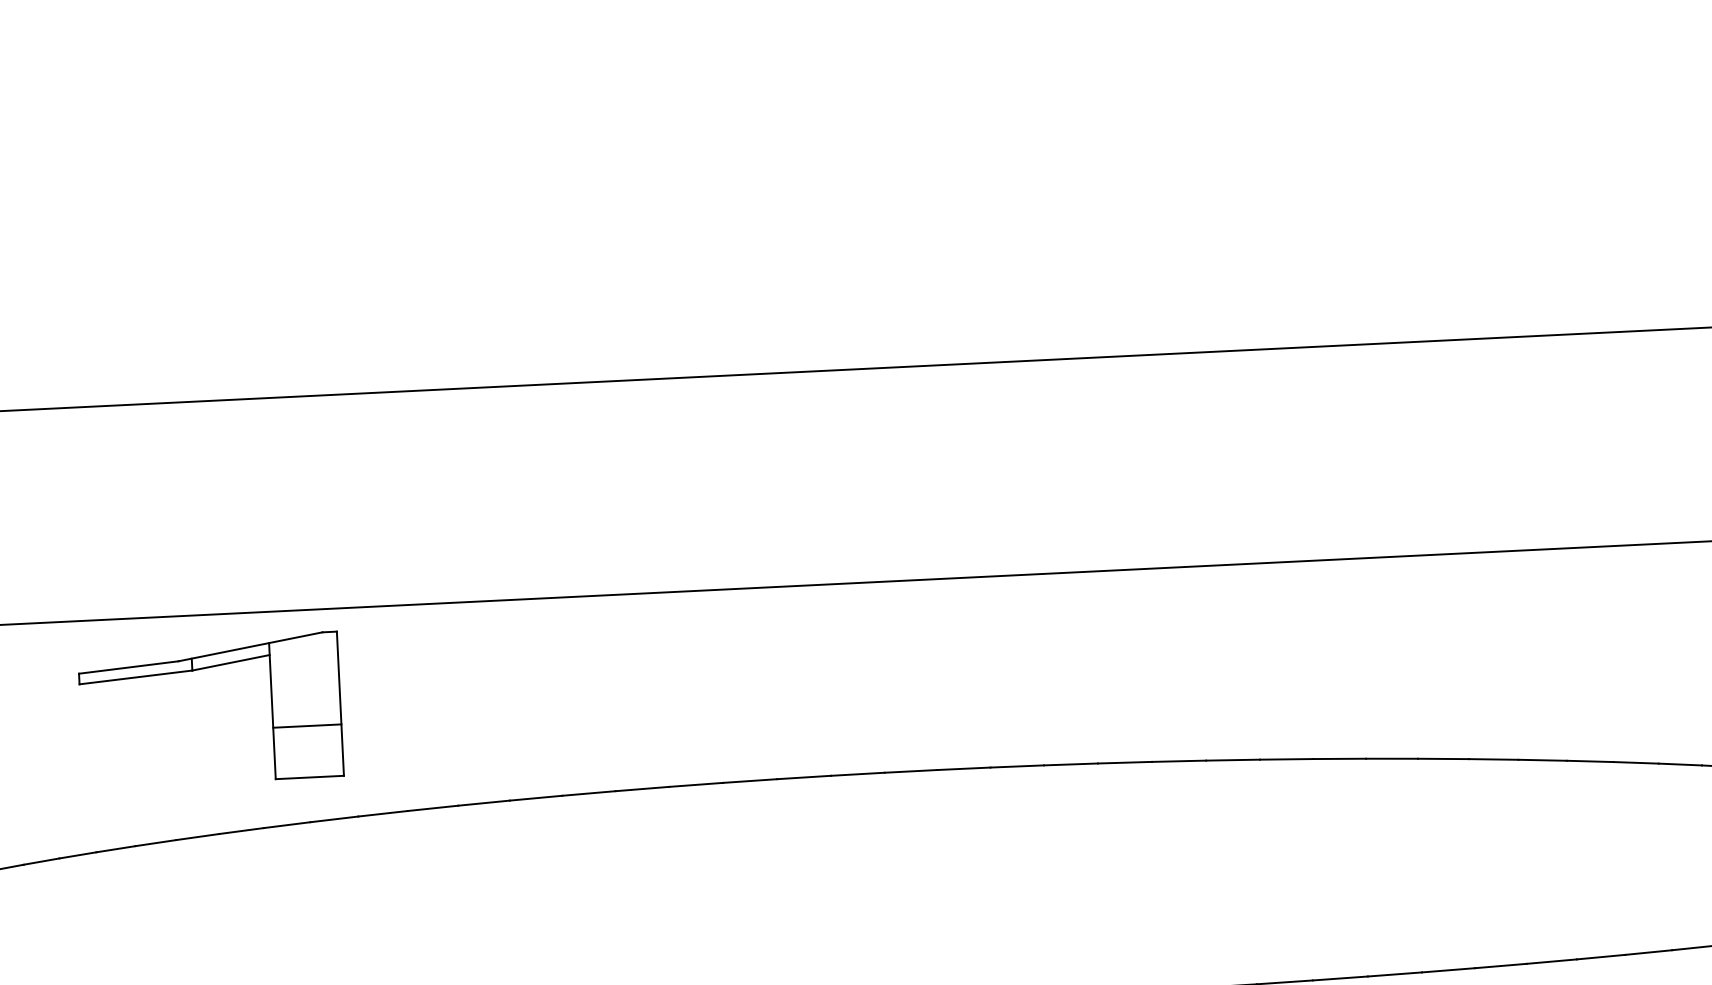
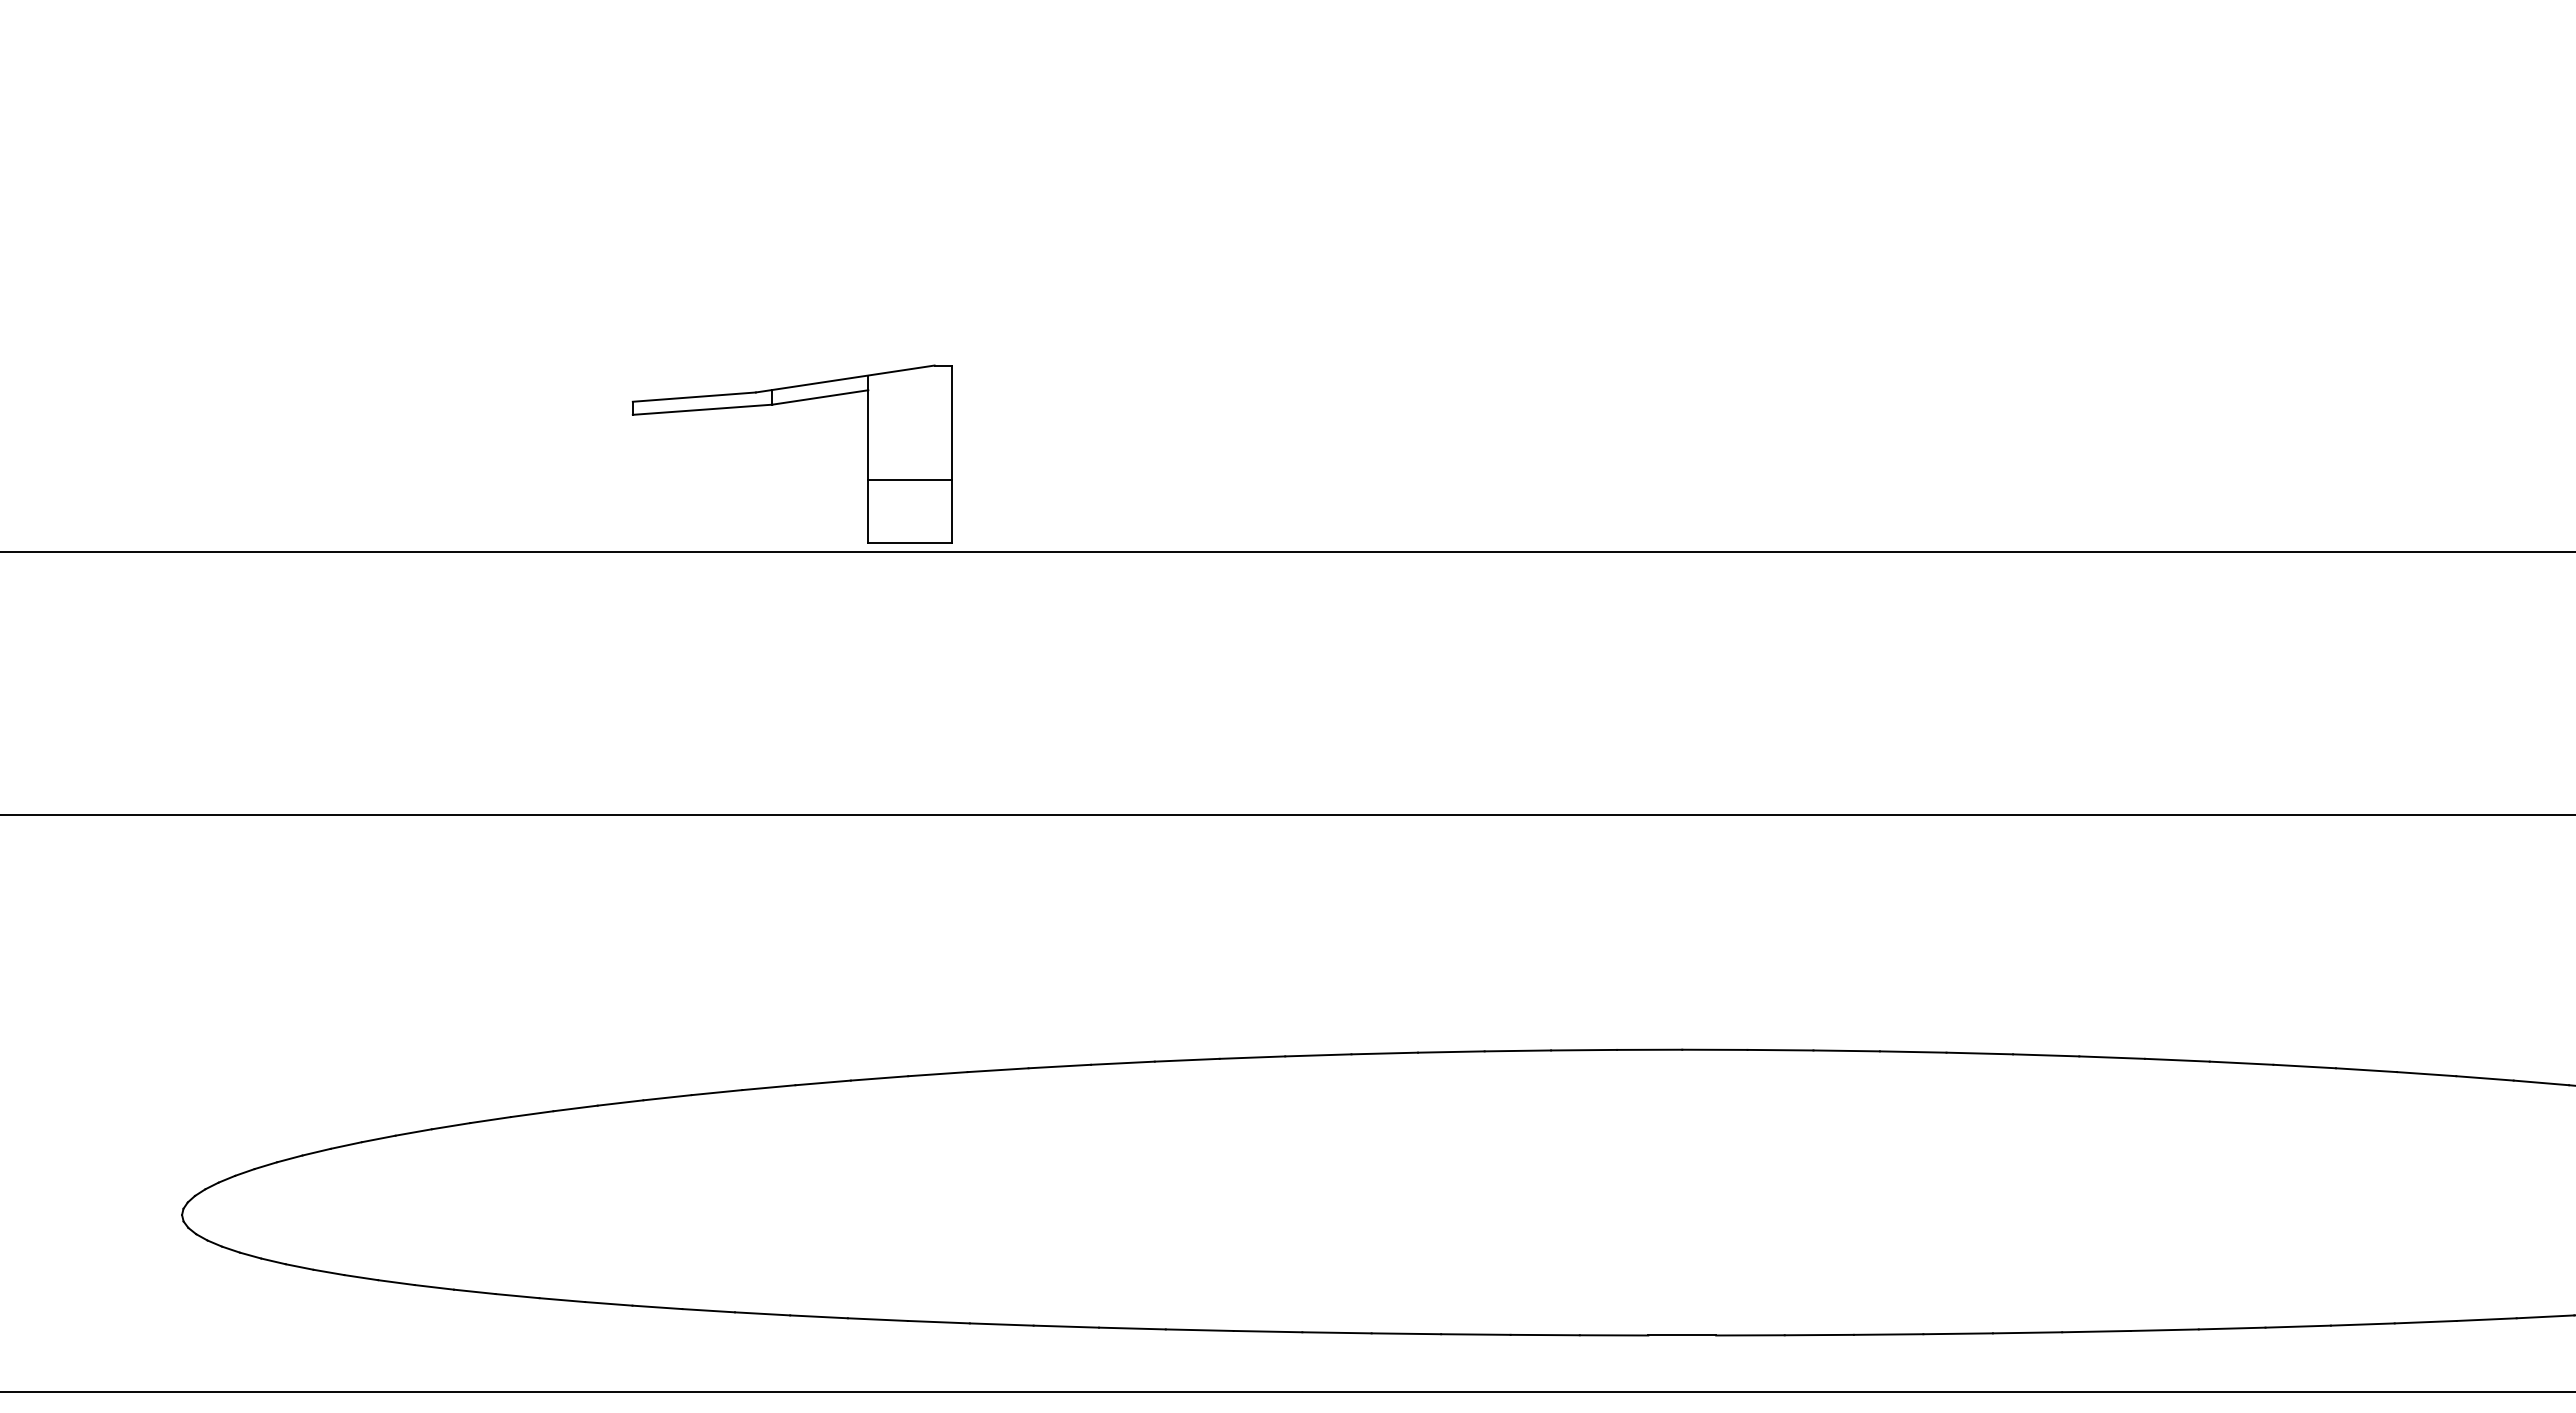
part: (200, 669) -> (782, 404), moved

